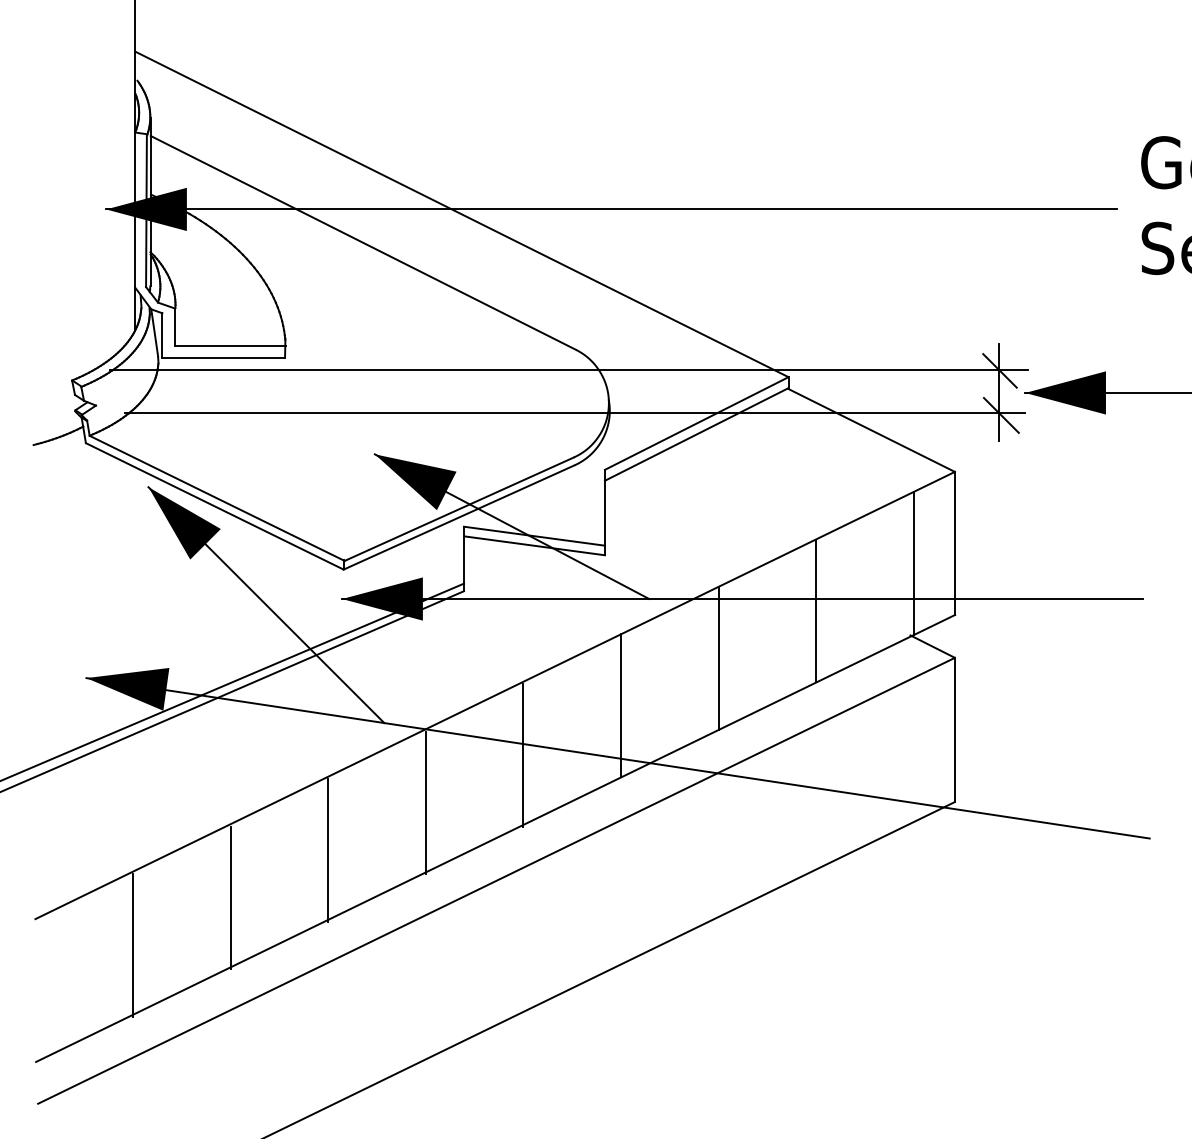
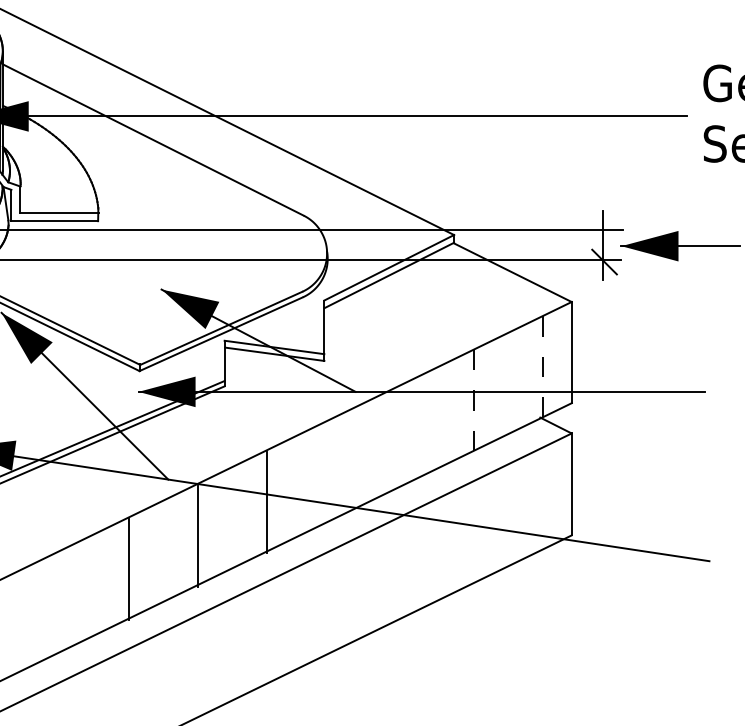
line: (999, 370) -> (603, 230), removed
line: (913, 563) -> (542, 366), solid -> dashed
line: (816, 611) -> (473, 400), solid -> dashed
line: (718, 658) -> (404, 433), removed
line: (620, 705) -> (335, 467), removed
line: (230, 897) -> (59, 602), removed

